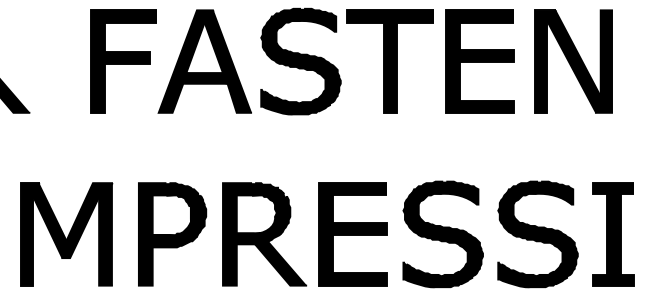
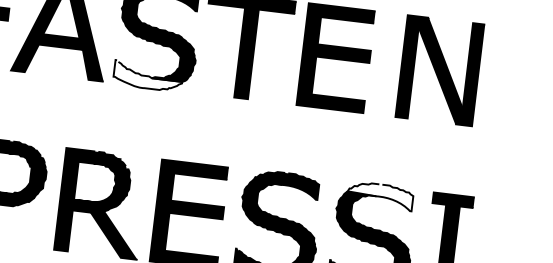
part: (573, 61) -> (439, 70), moved
fill: (295, 101) -> (148, 75), removed
fill: (540, 192) -> (380, 195), removed

